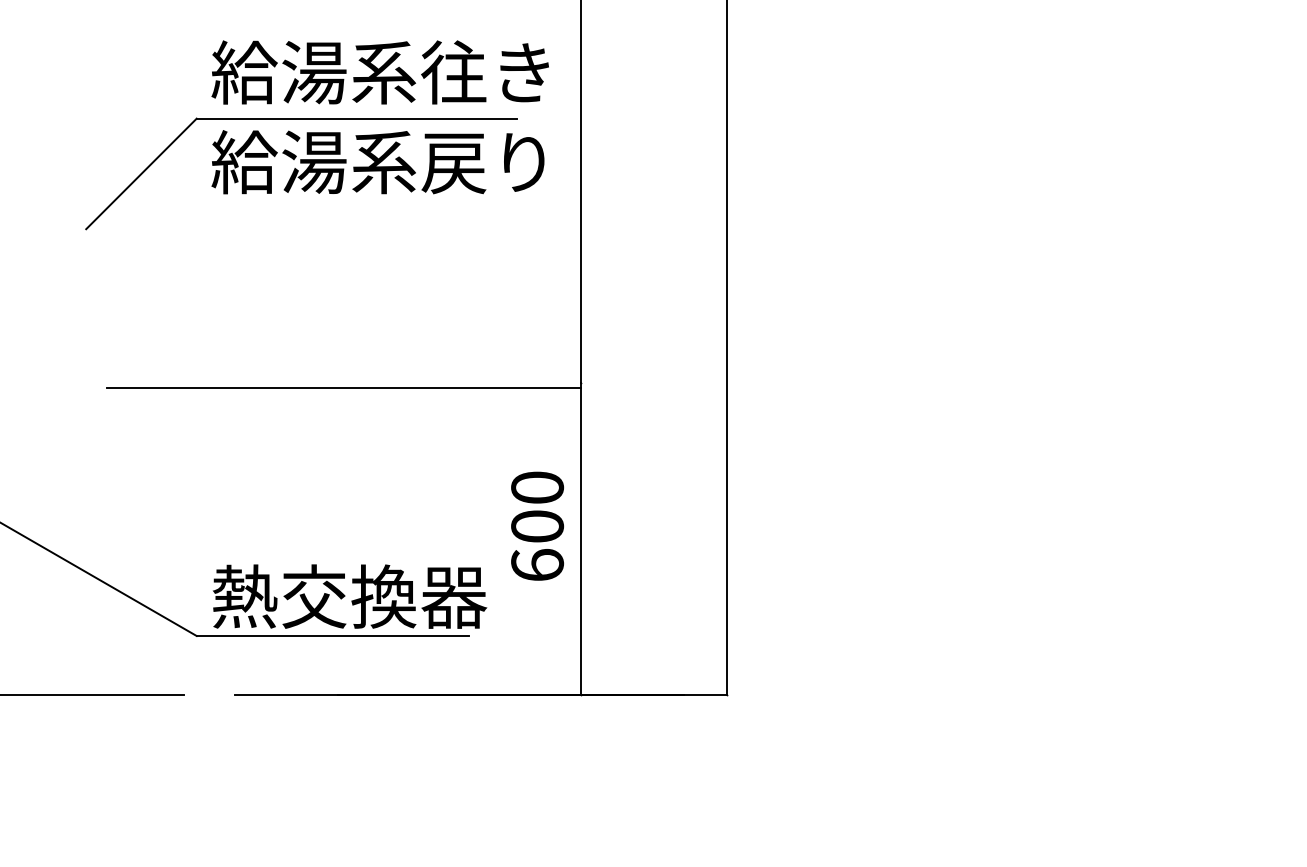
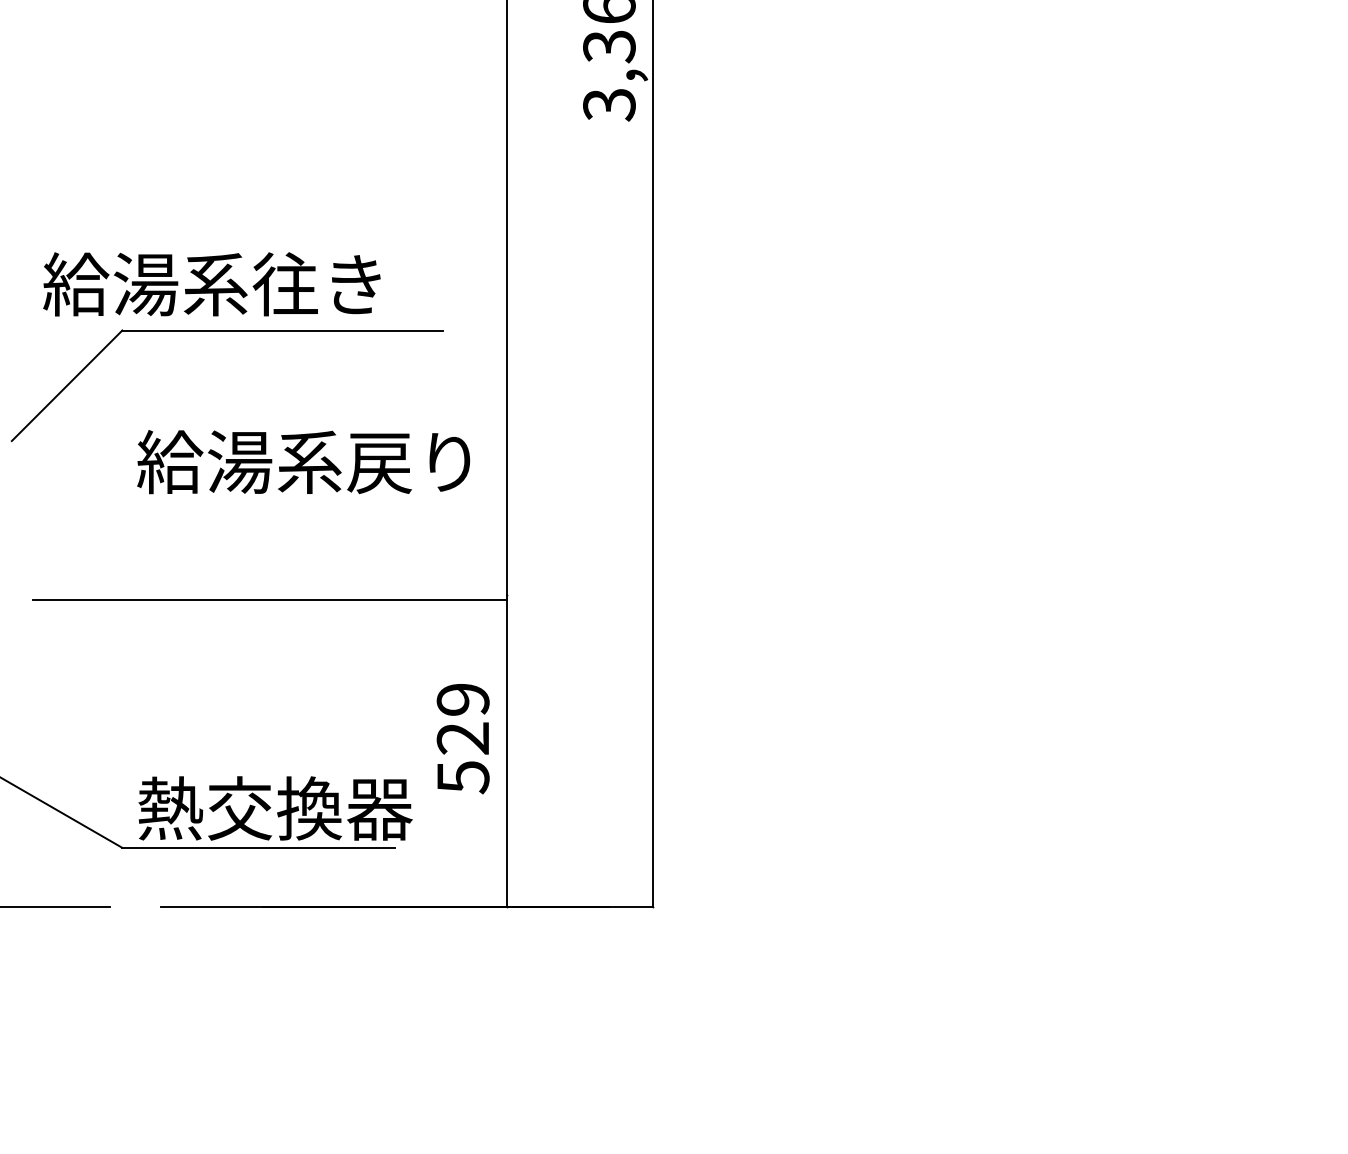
text: (379, 72) -> (211, 284), moved
text: (377, 162) -> (303, 462), moved
text: (536, 526) -> (462, 738), 600 -> 529

